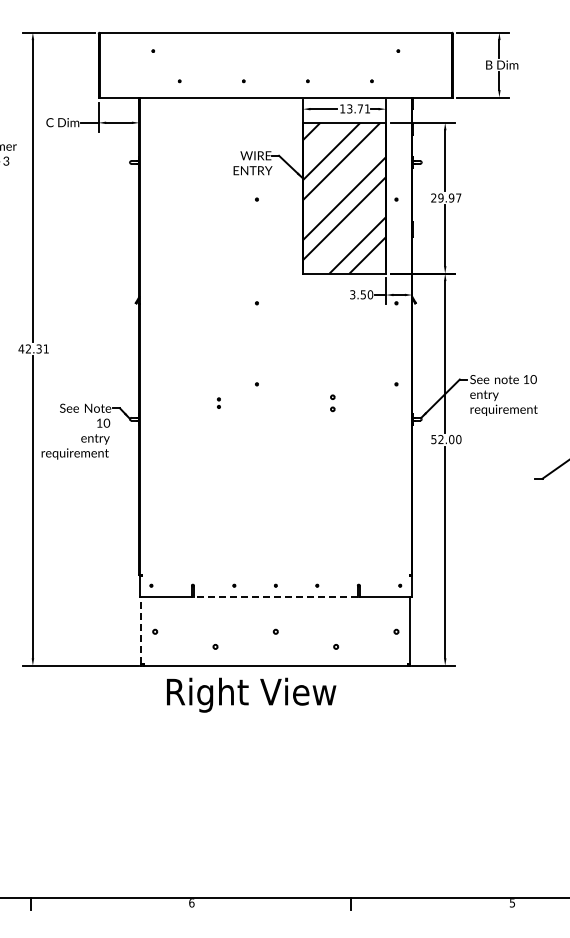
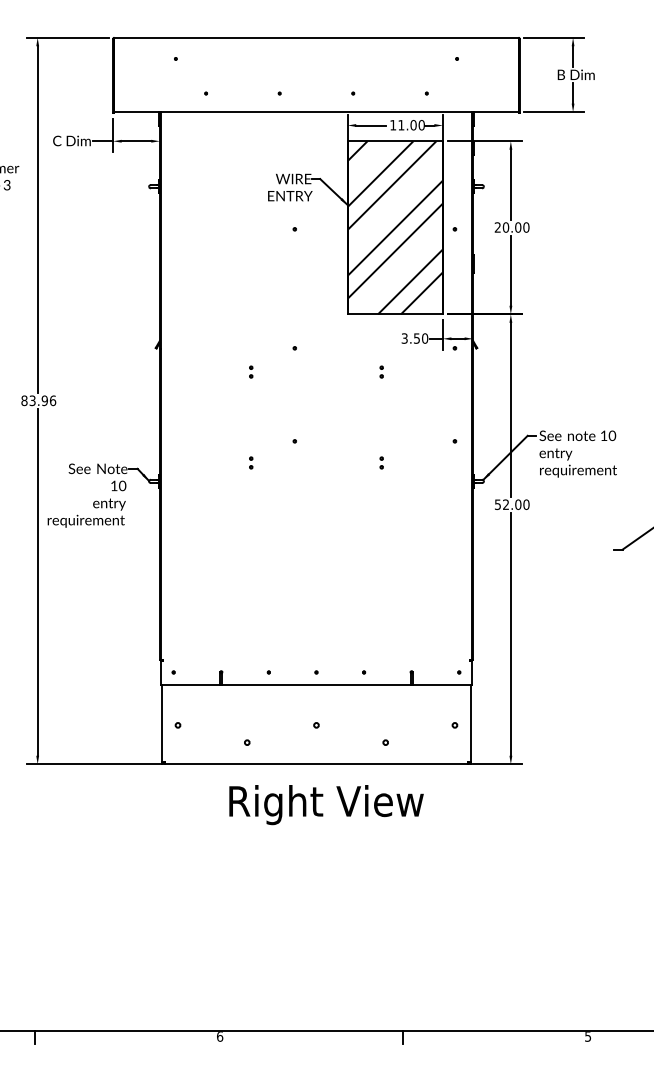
text: (358, 108) -> (411, 124), 13.71 -> 11.00
text: (449, 197) -> (515, 226), 29.97 -> 20.00
part: (218, 323) -> (250, 371), added
part: (332, 323) -> (381, 371), added
text: (33, 348) -> (38, 400), 42.31 -> 83.96
part: (332, 402) -> (381, 462), size x0.62
line: (275, 597) -> (316, 685), dashed -> solid
line: (141, 630) -> (162, 723), dashed -> solid
text: (251, 694) -> (326, 804), moved

